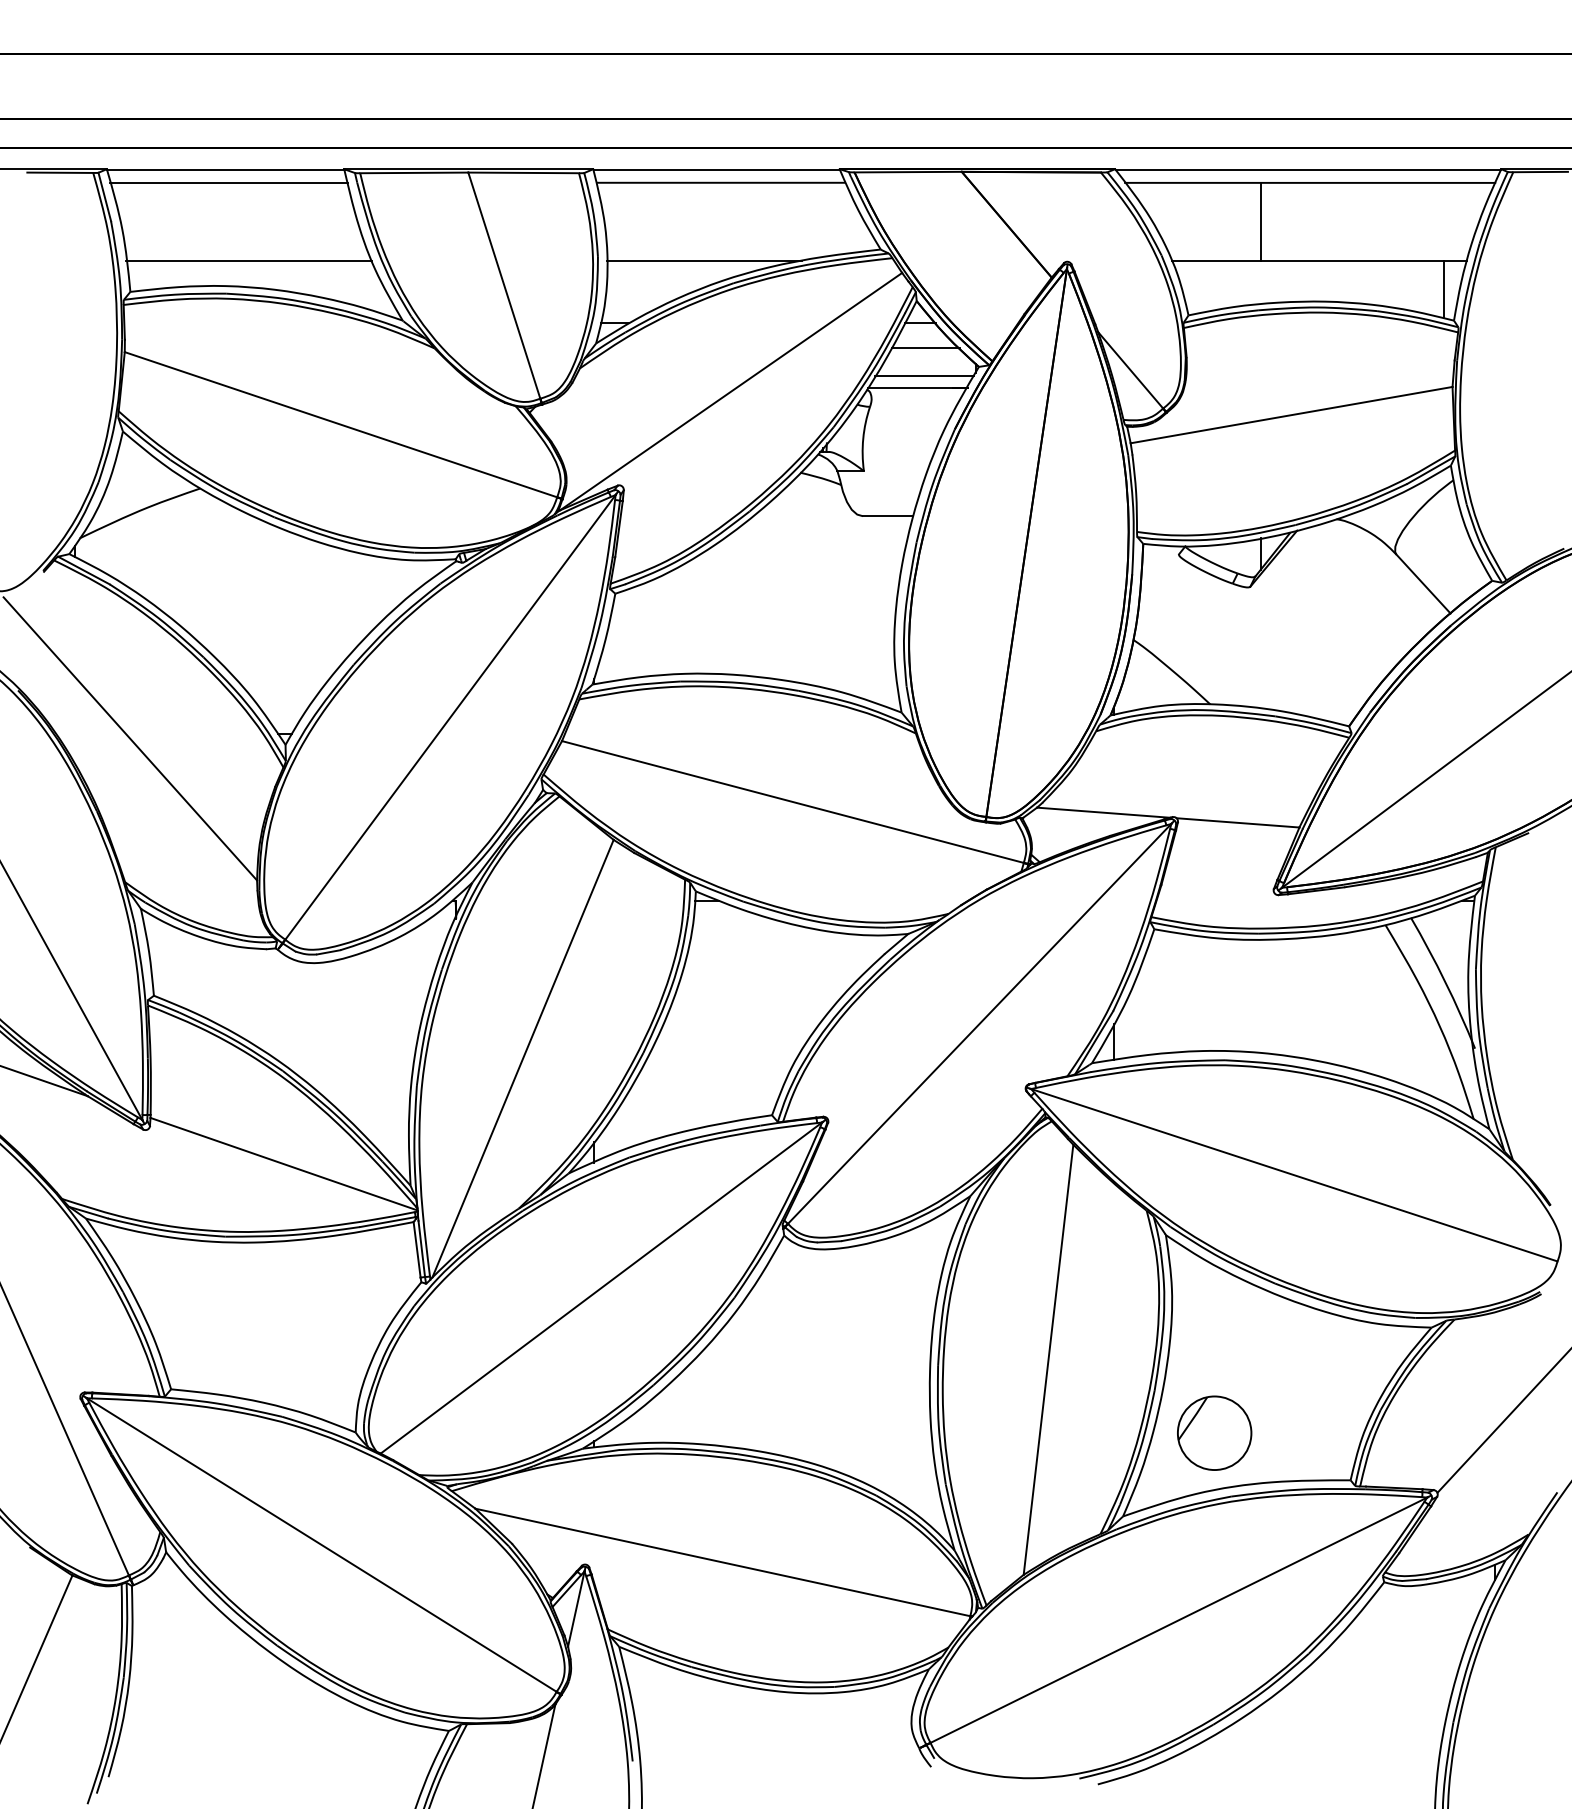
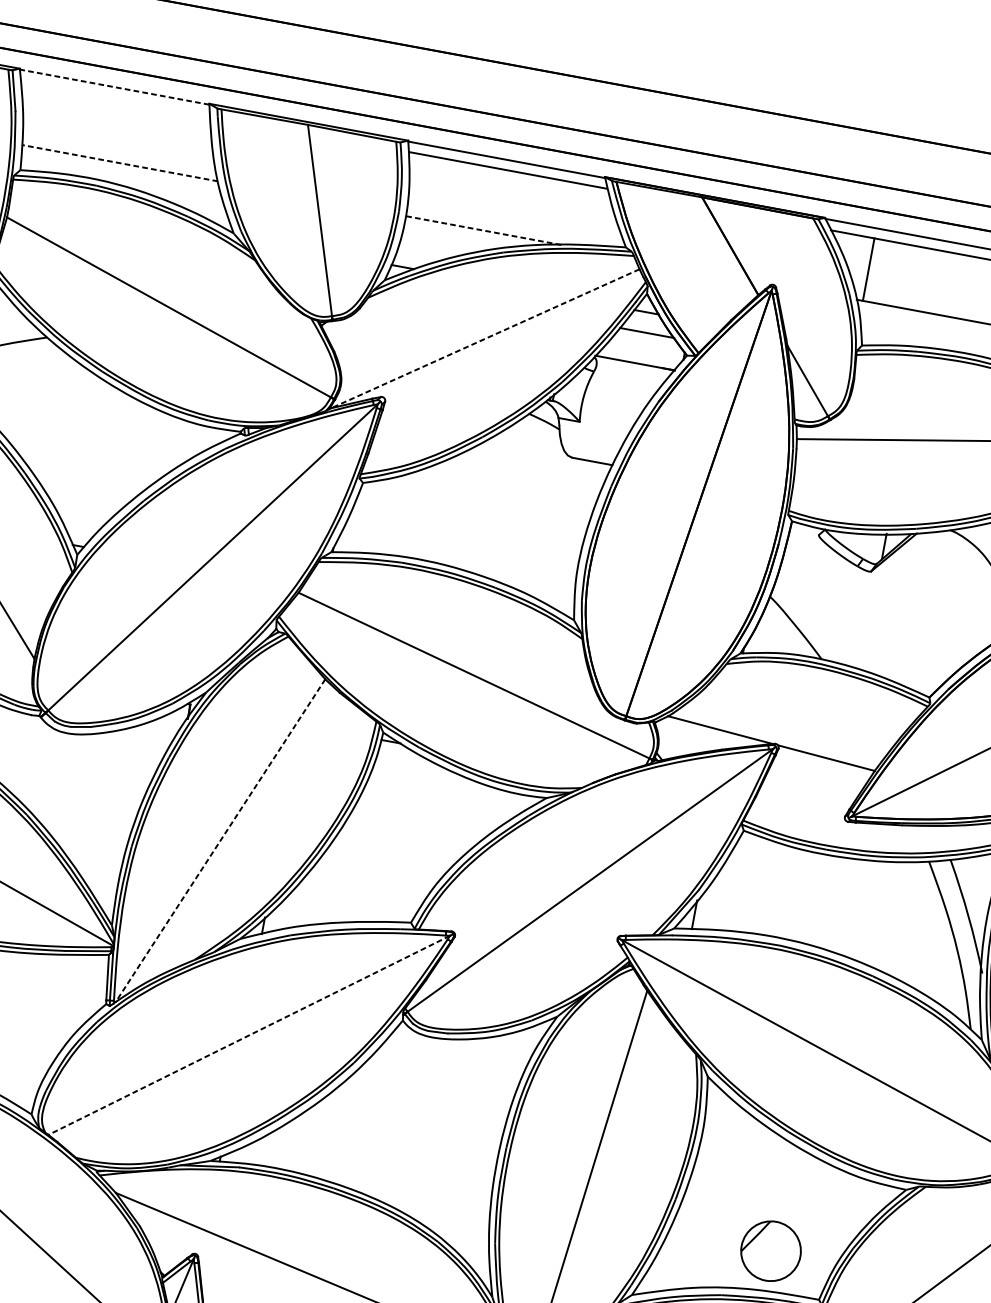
line: (225, 170) -> (114, 87), solid -> dashed
line: (228, 182) -> (114, 97), removed
line: (1260, 221) -> (868, 269), moved
line: (249, 261) -> (120, 163), solid -> dashed
line: (704, 261) -> (483, 230), solid -> dashed
line: (924, 376) -> (642, 355), removed
line: (730, 391) -> (484, 338), solid -> dashed
line: (523, 1058) -> (220, 840), solid -> dashed
line: (601, 1288) -> (249, 1035), solid -> dashed
part: (1214, 1432) -> (771, 1250), moved

